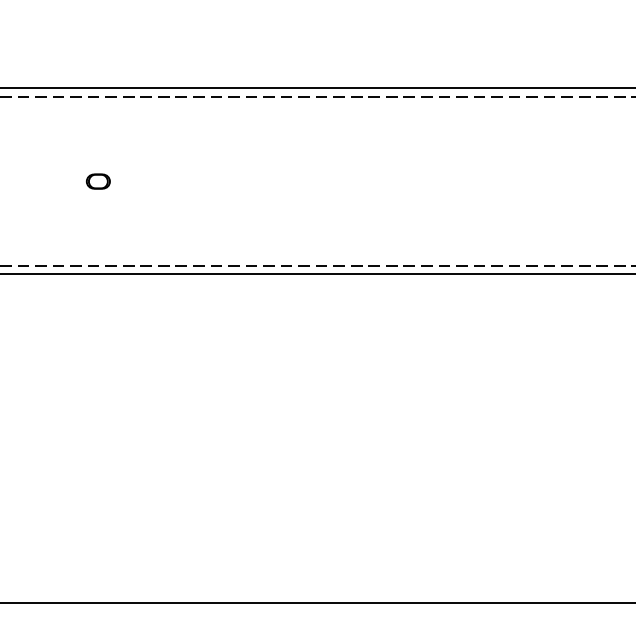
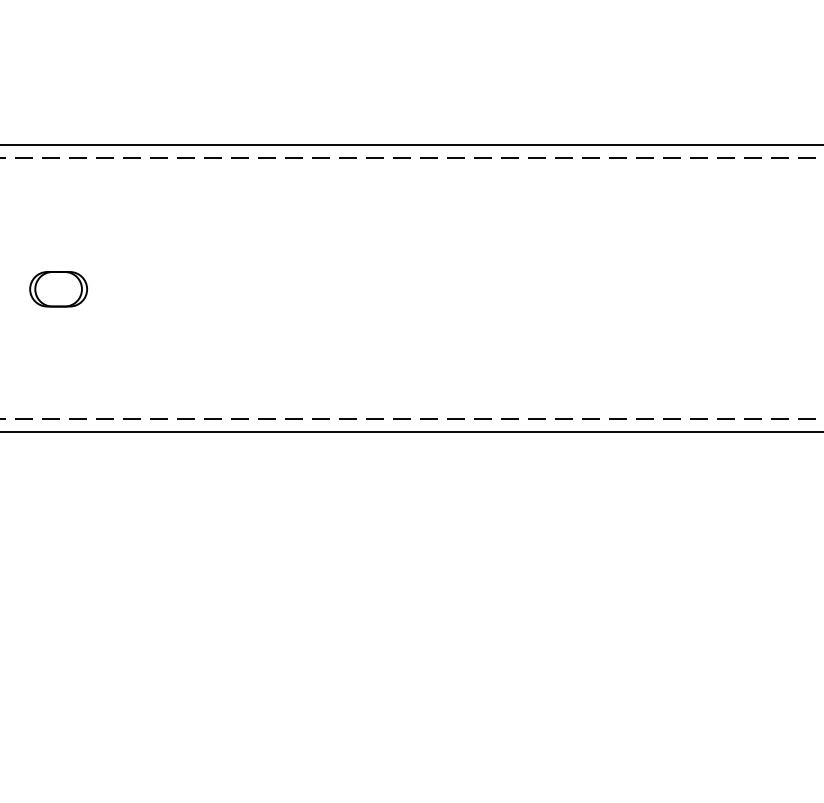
part: (98, 181) -> (58, 289), size x1.6

